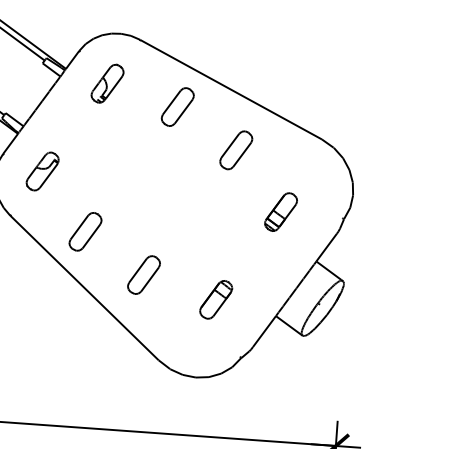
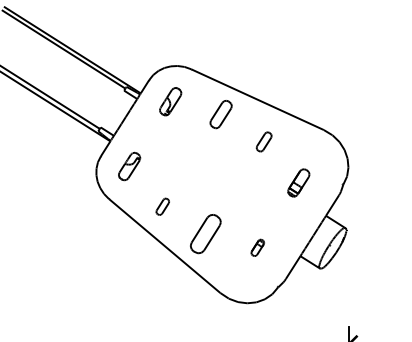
part: (235, 149) -> (263, 141), size x0.7
part: (85, 231) -> (162, 206), size x0.6
part: (143, 274) -> (205, 233), size x1.4
part: (215, 299) -> (257, 247), size x0.6

